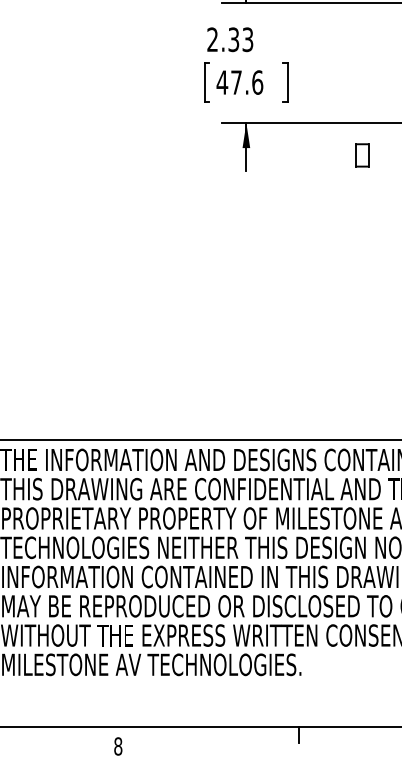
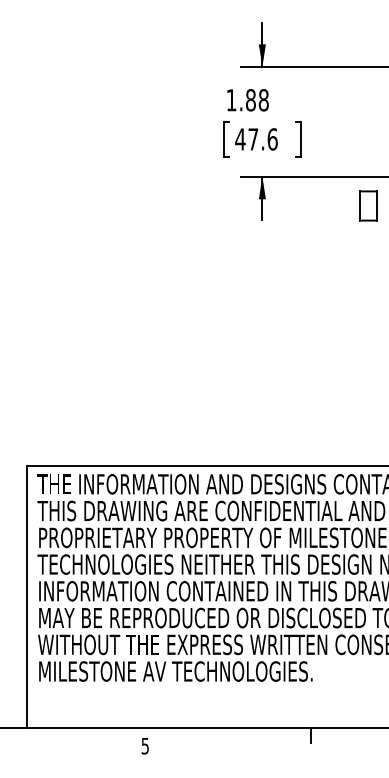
text: (230, 39) -> (247, 100), 2.33 -> 1.88
part: (362, 154) -> (368, 205), size x1.43
text: (118, 745) -> (145, 745), 8 -> 5

